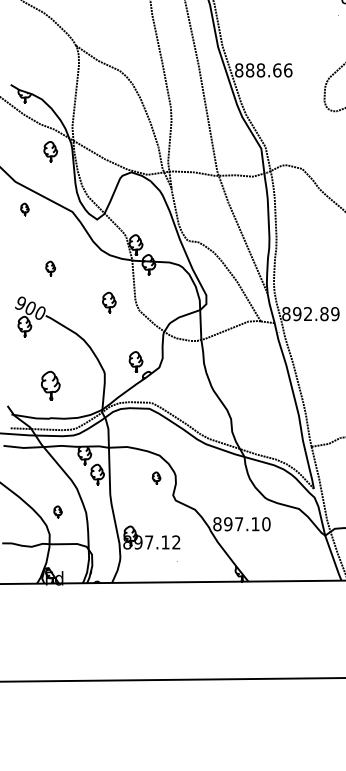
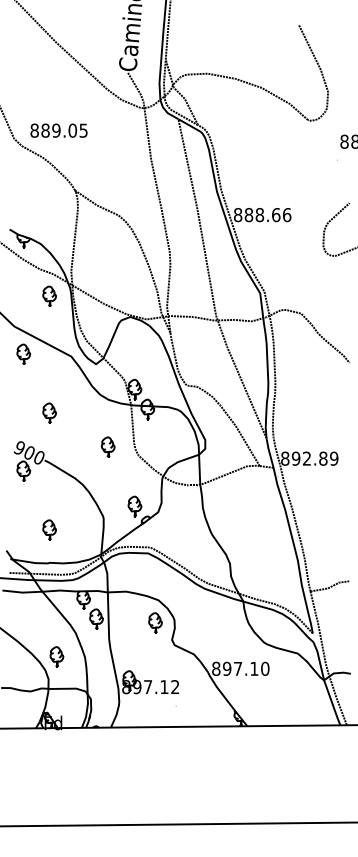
part: (24, 208) -> (23, 353), size x1.67
part: (50, 267) -> (49, 412), size x1.43
part: (50, 384) -> (49, 529), size x0.71
part: (156, 477) -> (155, 622), size x1.67
part: (57, 511) -> (56, 656), size x1.67

